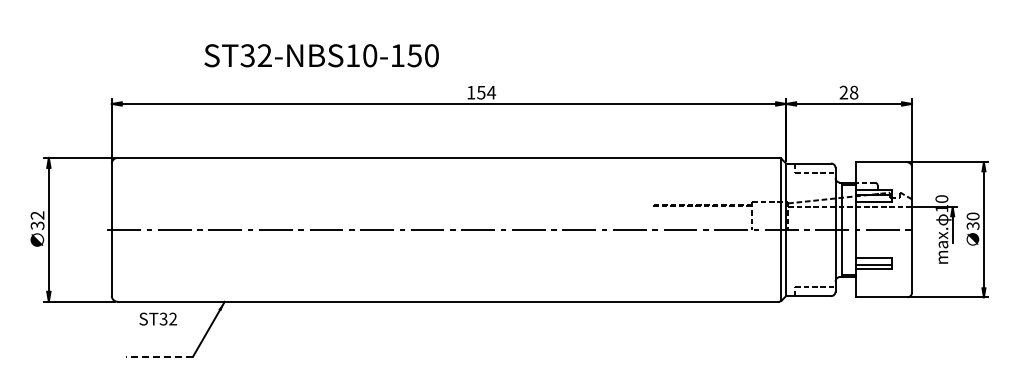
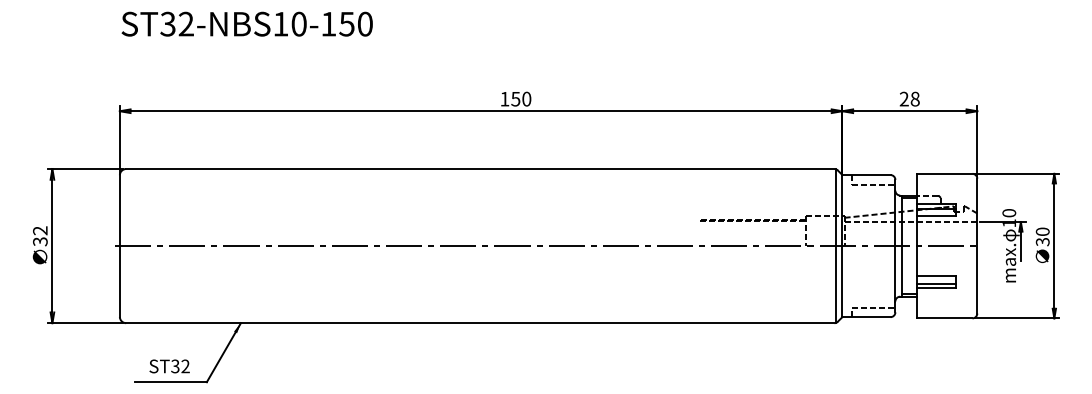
text: (321, 55) -> (247, 23), moved
text: (491, 92) -> (526, 98), 154 -> 150
text: (158, 318) -> (169, 365), moved
line: (159, 356) -> (170, 381), dashed -> solid

